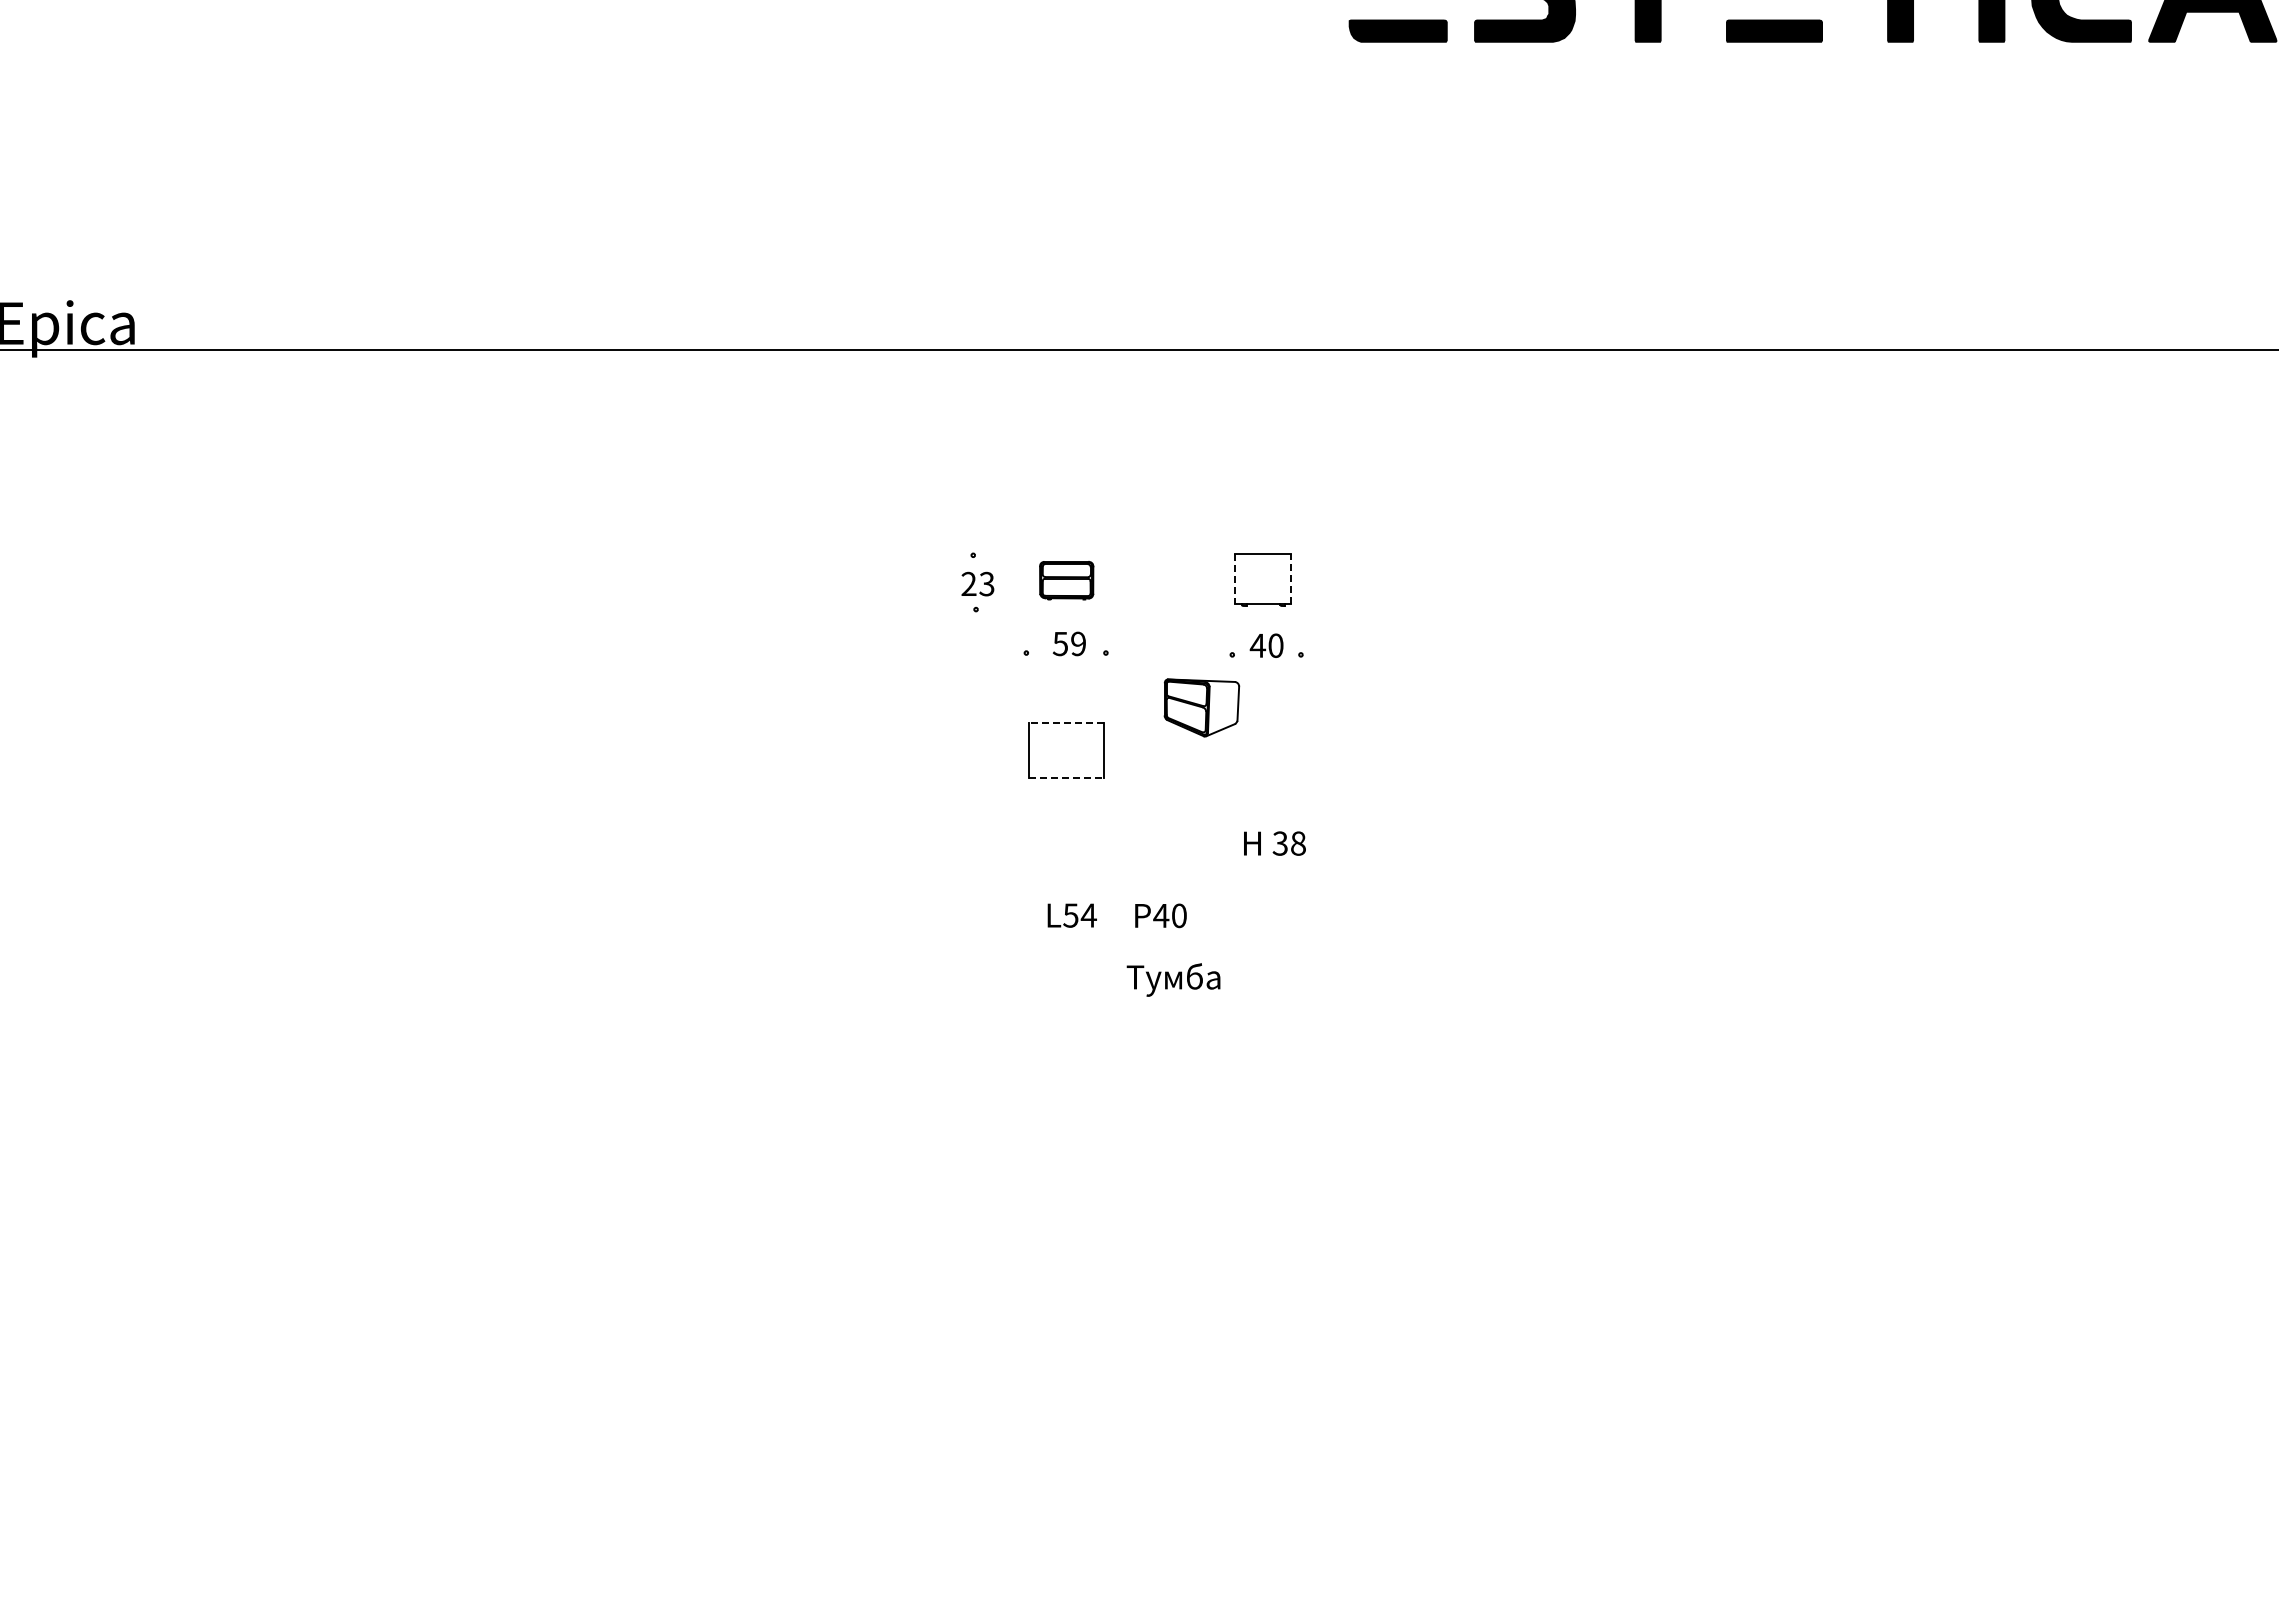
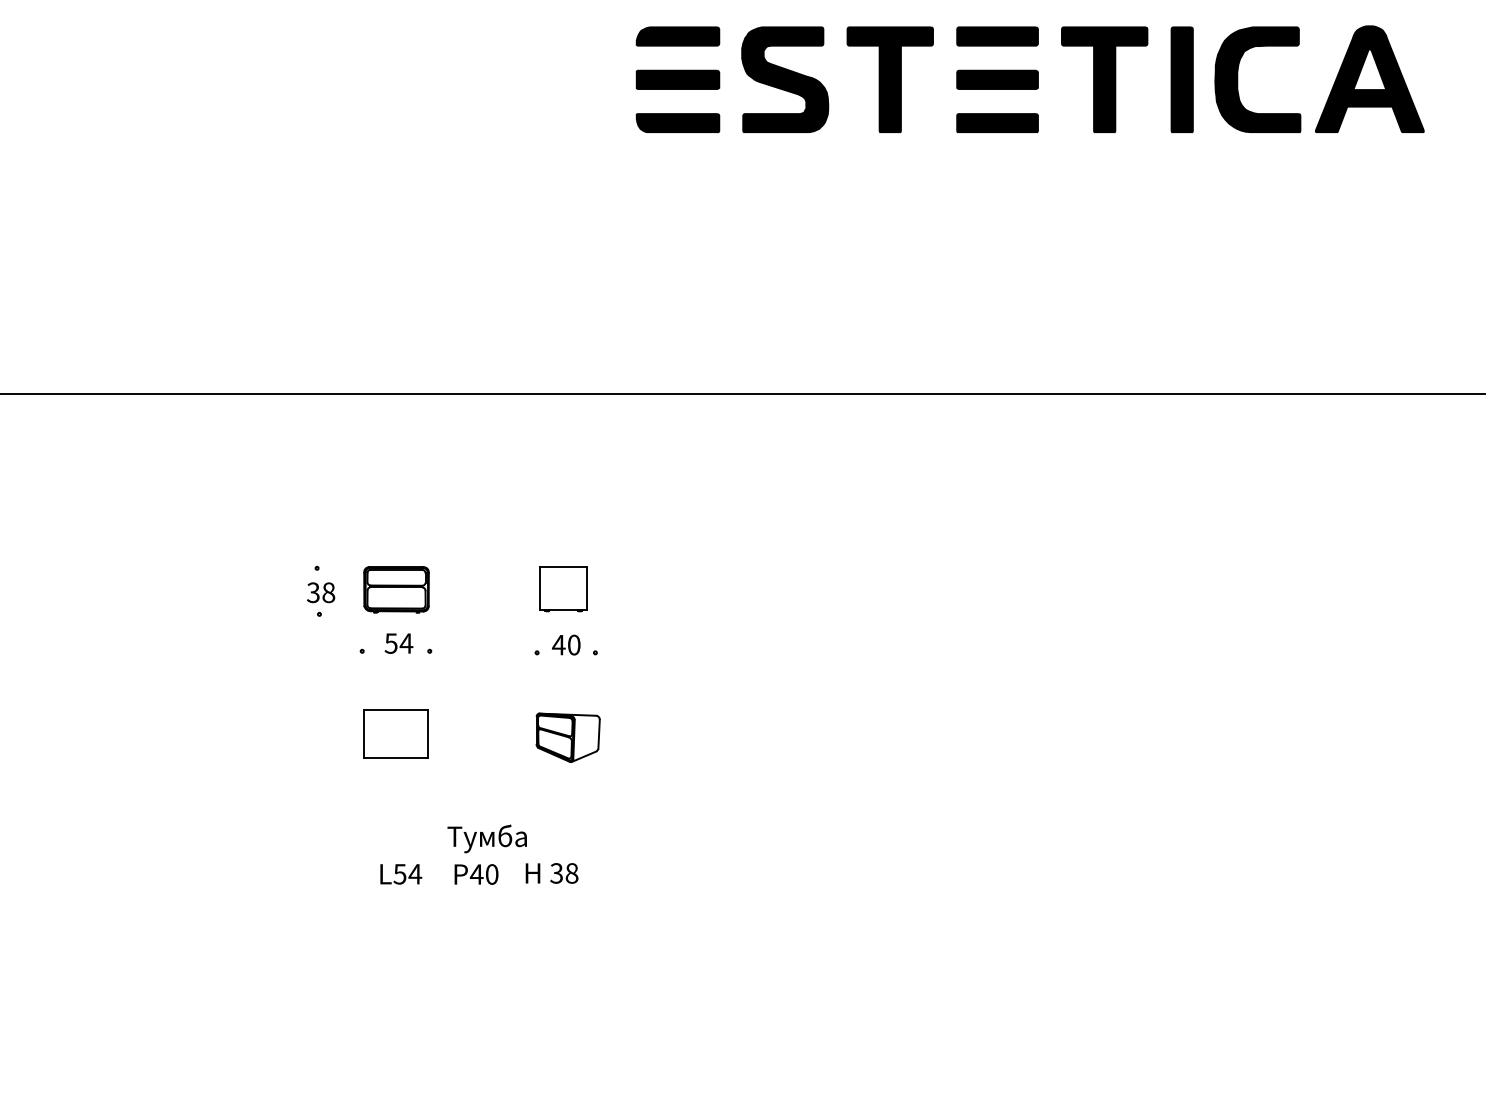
line: (1291, 578) -> (587, 587), dashed -> solid
line: (1235, 579) -> (539, 588), dashed -> solid
part: (1066, 580) -> (396, 589), size x1.43
text: (977, 584) -> (320, 593), 23 -> 38
text: (1078, 643) -> (406, 643), 59 -> 54
part: (1201, 707) -> (567, 737), moved
line: (1066, 722) -> (396, 710), dashed -> solid
line: (1066, 778) -> (396, 757), dashed -> solid
text: (1274, 843) -> (551, 873), moved
text: (1173, 979) -> (487, 838), moved

